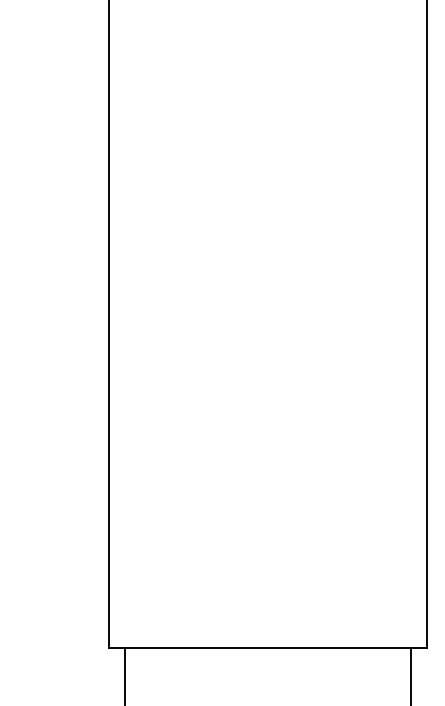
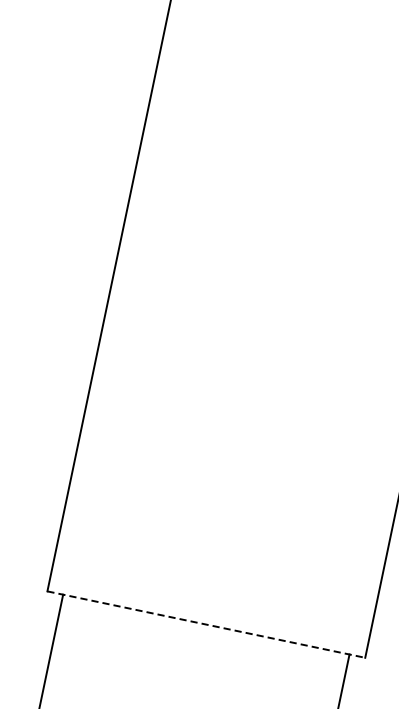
line: (267, 647) -> (206, 624), solid -> dashed

